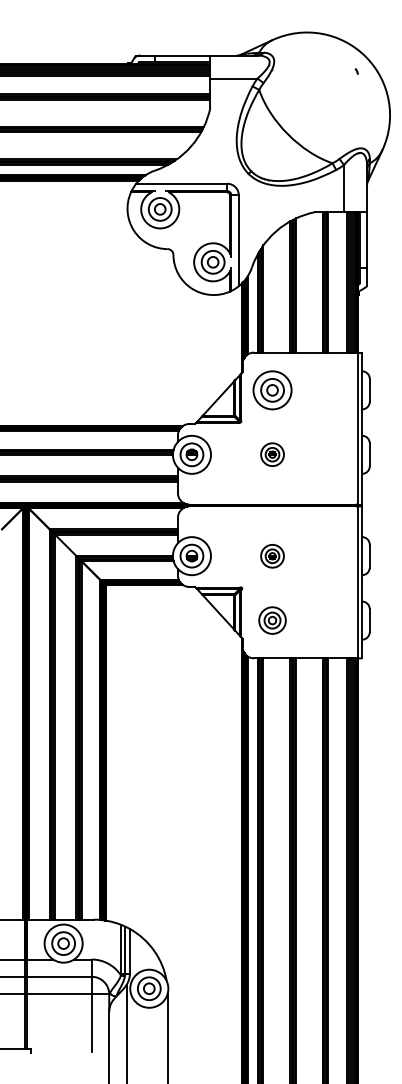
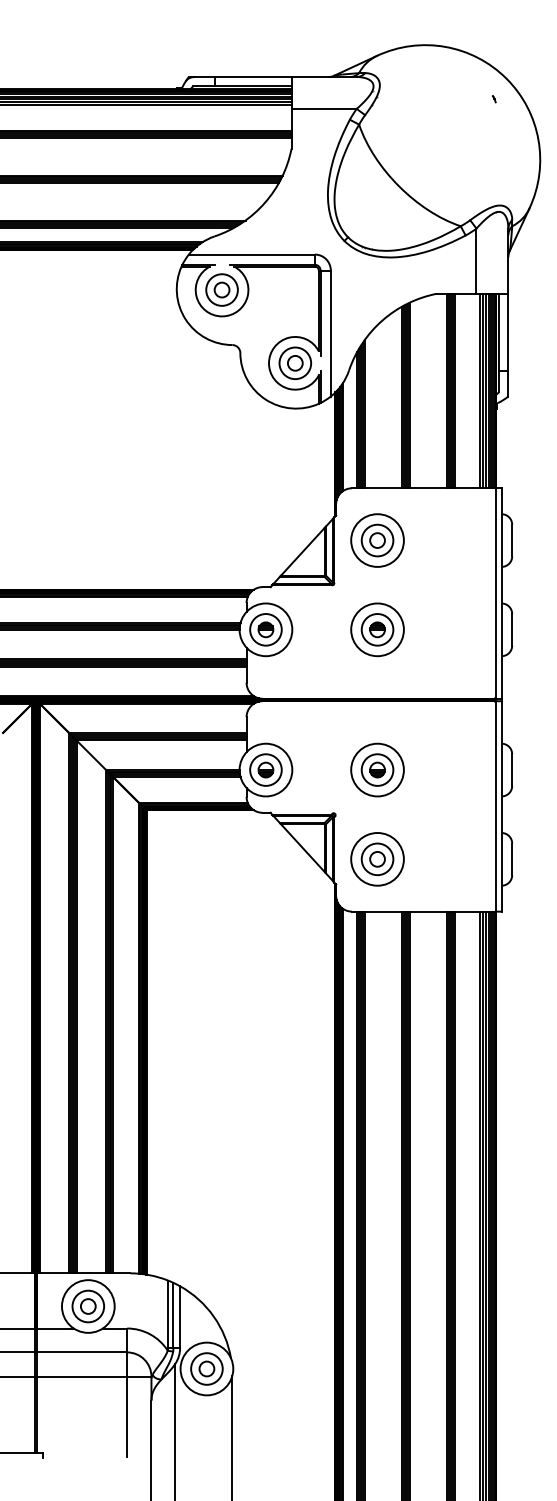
part: (272, 454) -> (377, 629), size x1.67
part: (272, 556) -> (377, 770), size x1.67
part: (272, 620) -> (377, 859), size x1.43

